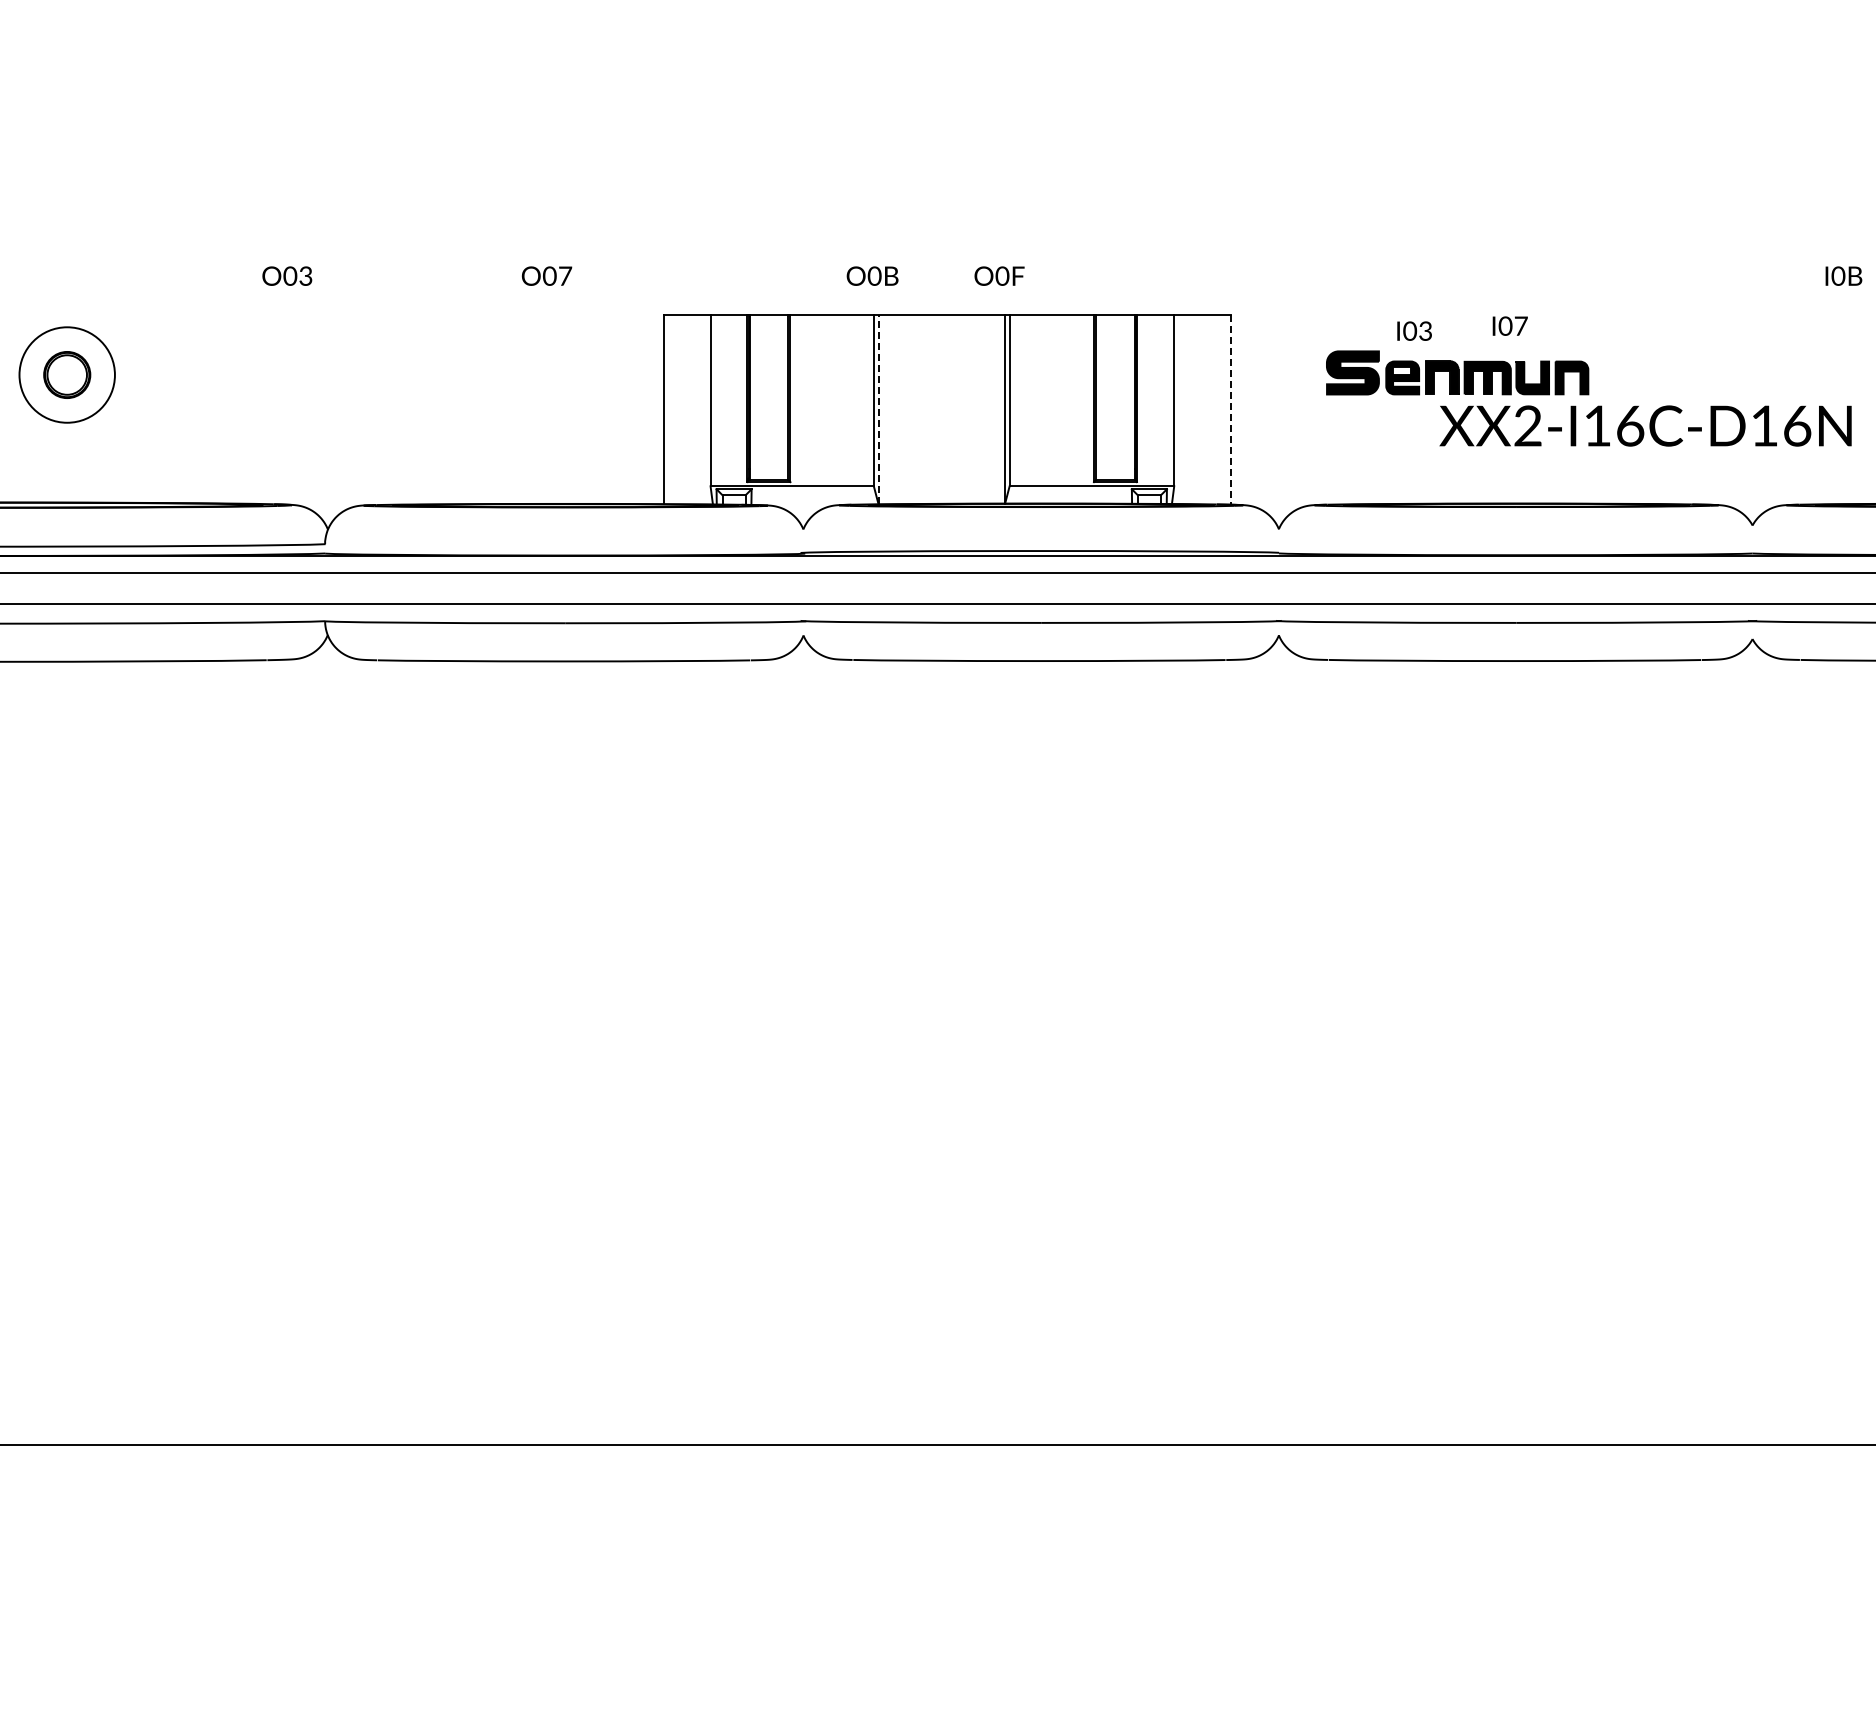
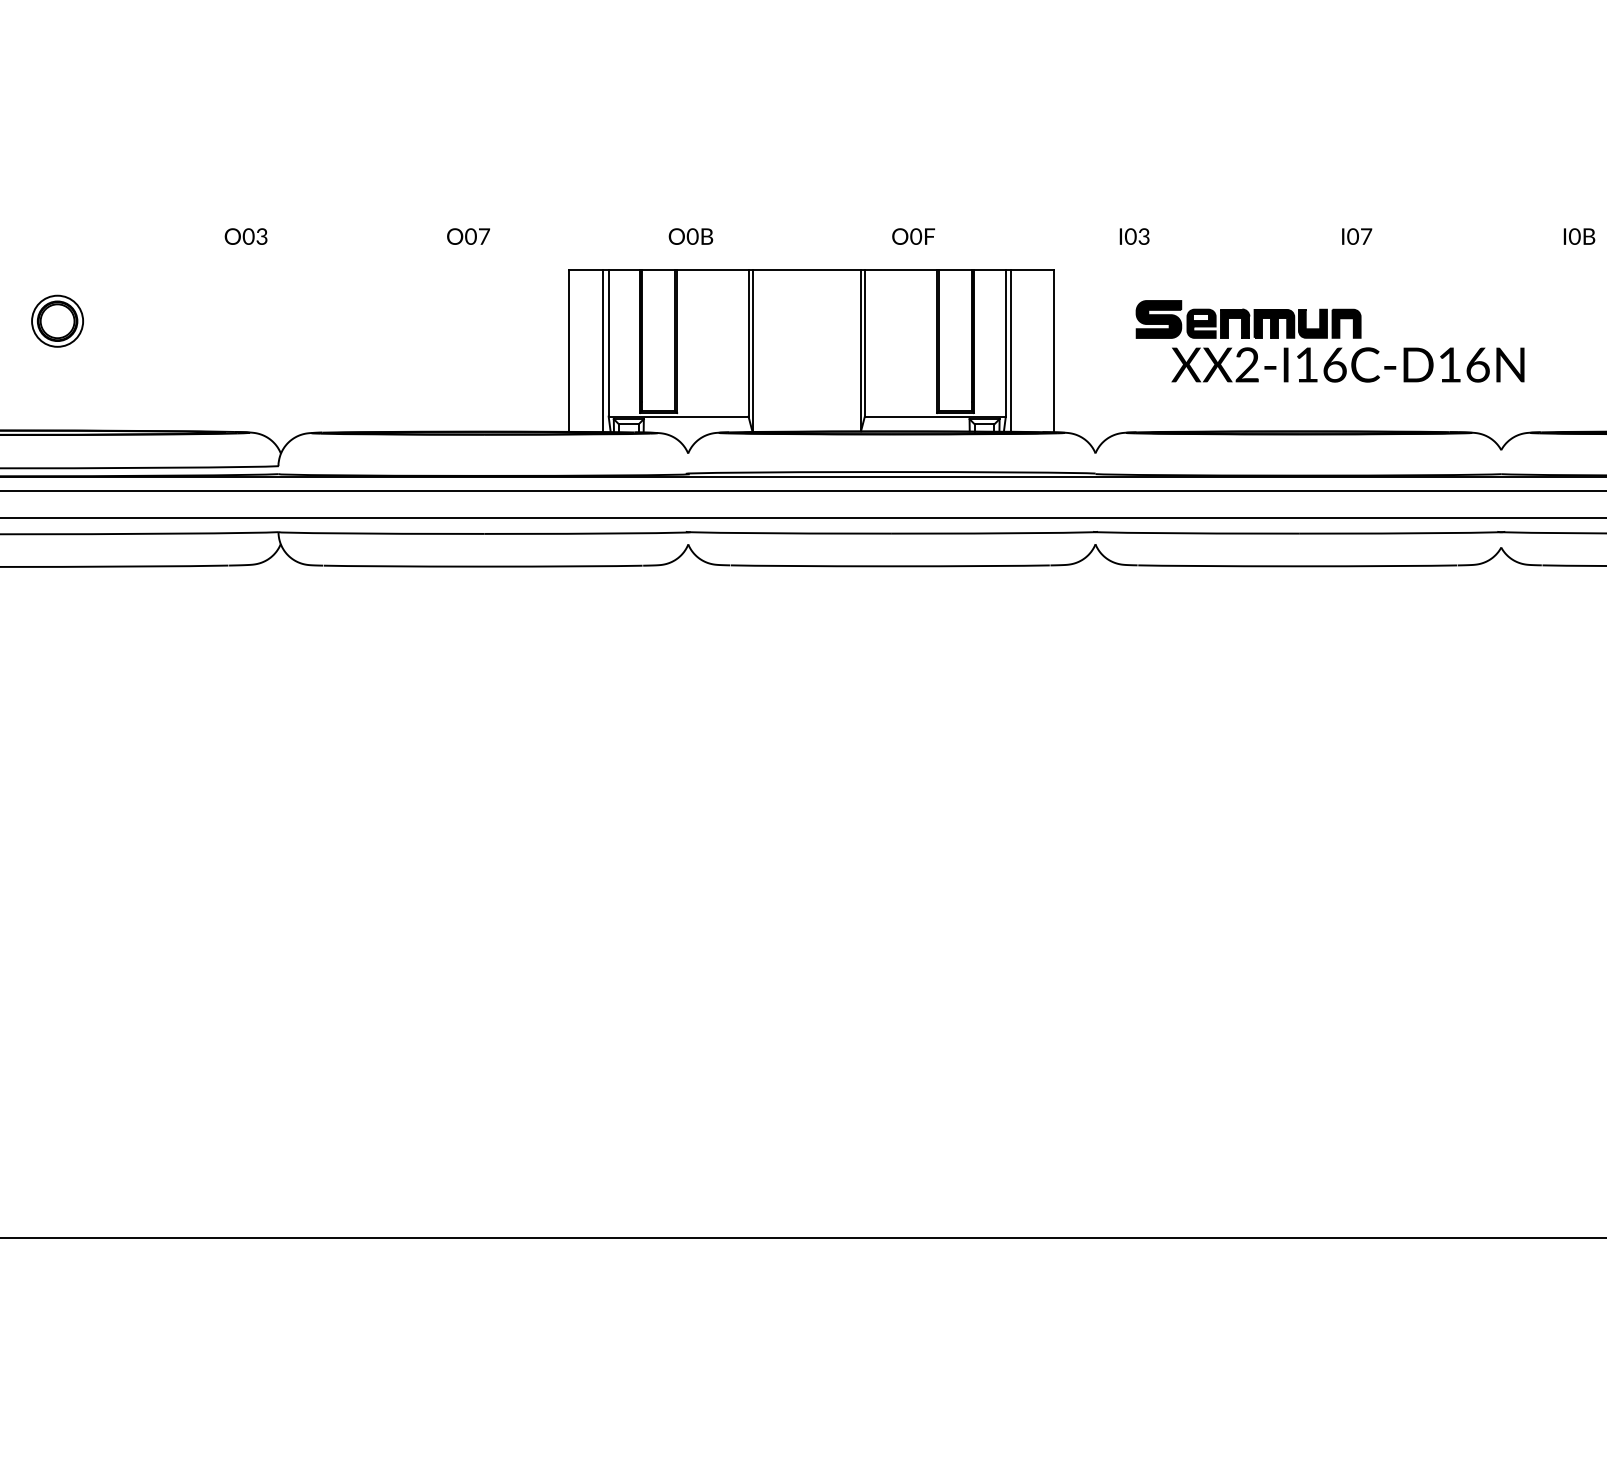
text: (872, 275) -> (690, 236), moved
text: (999, 275) -> (913, 236), moved
text: (1509, 325) -> (1356, 236), moved
text: (1414, 330) -> (1134, 236), moved
circle: (67, 374) -> (57, 320), size x0.62
line: (704, 409) -> (603, 350), added
line: (878, 409) -> (752, 350), dashed -> solid
line: (1180, 409) -> (1011, 350), added
line: (1230, 409) -> (1054, 350), dashed -> solid
text: (1645, 425) -> (1347, 364), moved

